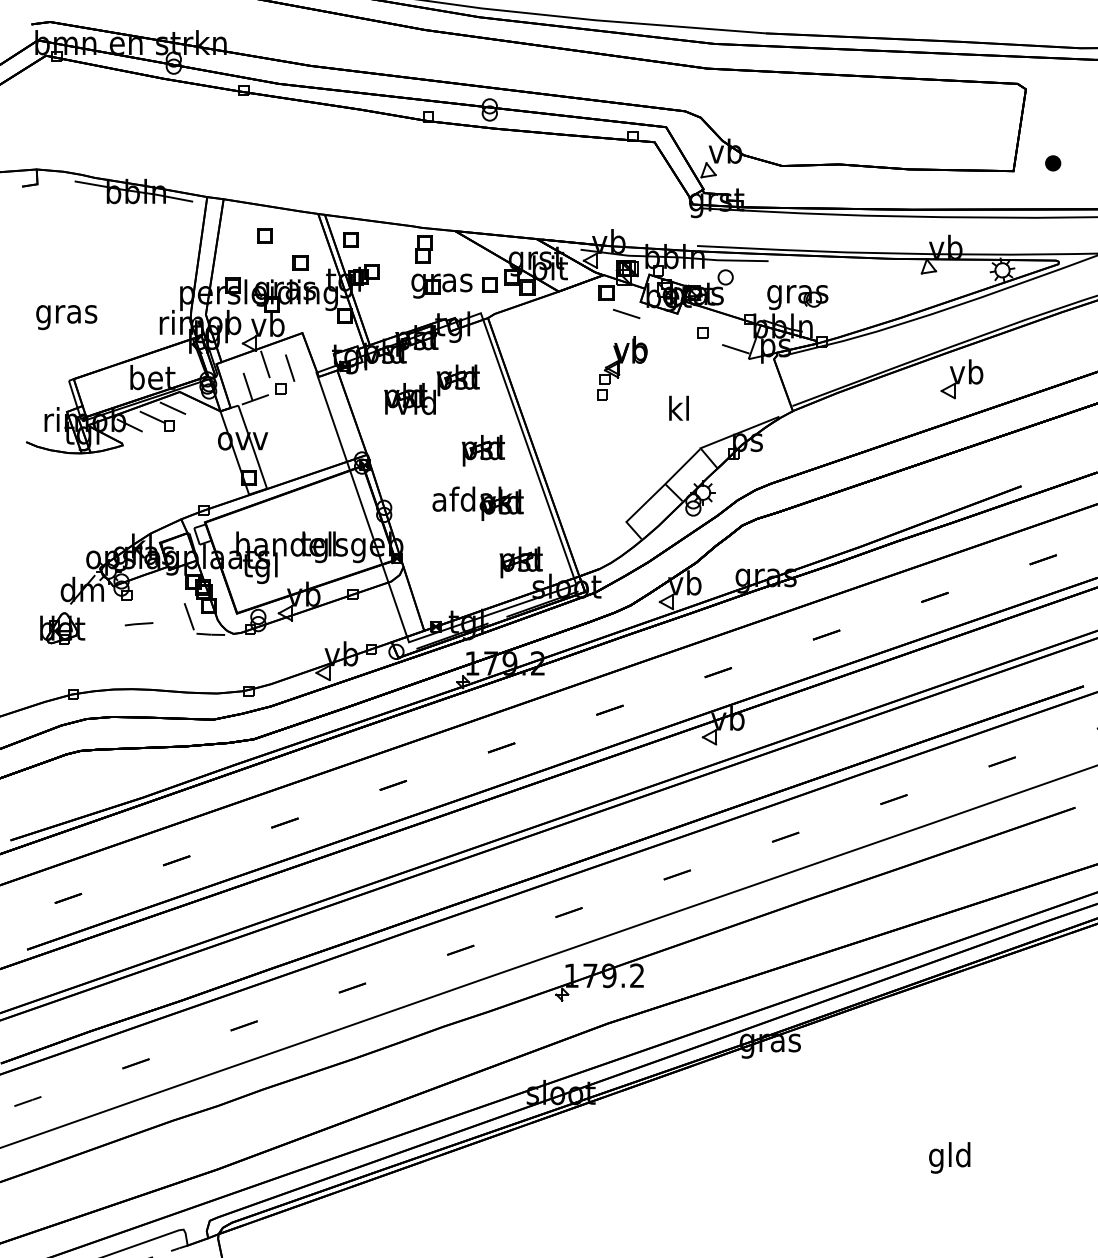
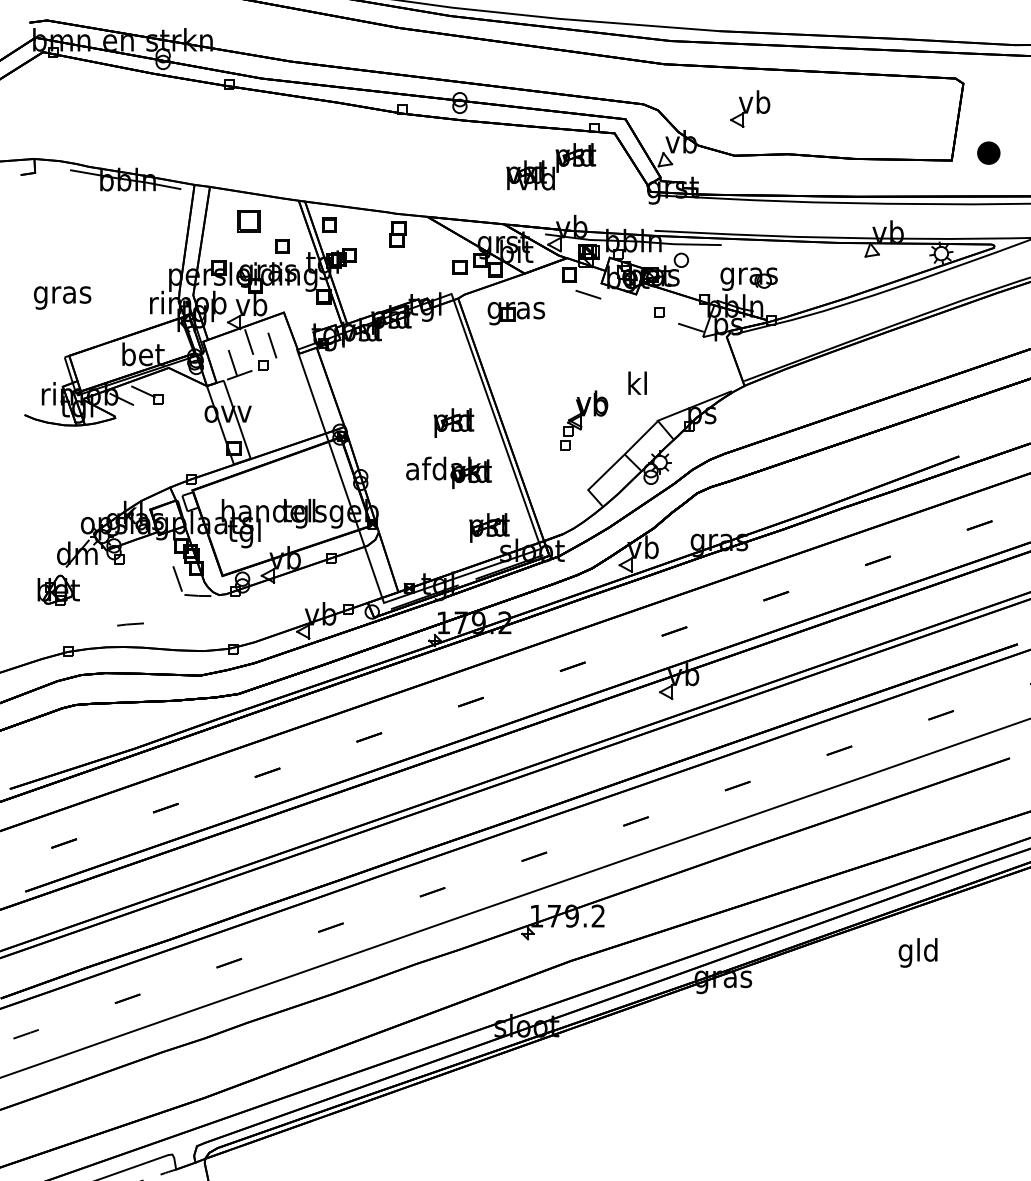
part: (1053, 163) -> (989, 153), size x1.6
part: (264, 235) -> (248, 220), size x1.6
part: (441, 285) -> (515, 312), moved
part: (622, 368) -> (584, 420), moved
part: (961, 379) -> (749, 109), moved
part: (431, 389) -> (550, 166), moved
line: (173, 408) -> (162, 383), removed
line: (138, 624) -> (129, 624), moved
text: (949, 1157) -> (917, 952), moved

